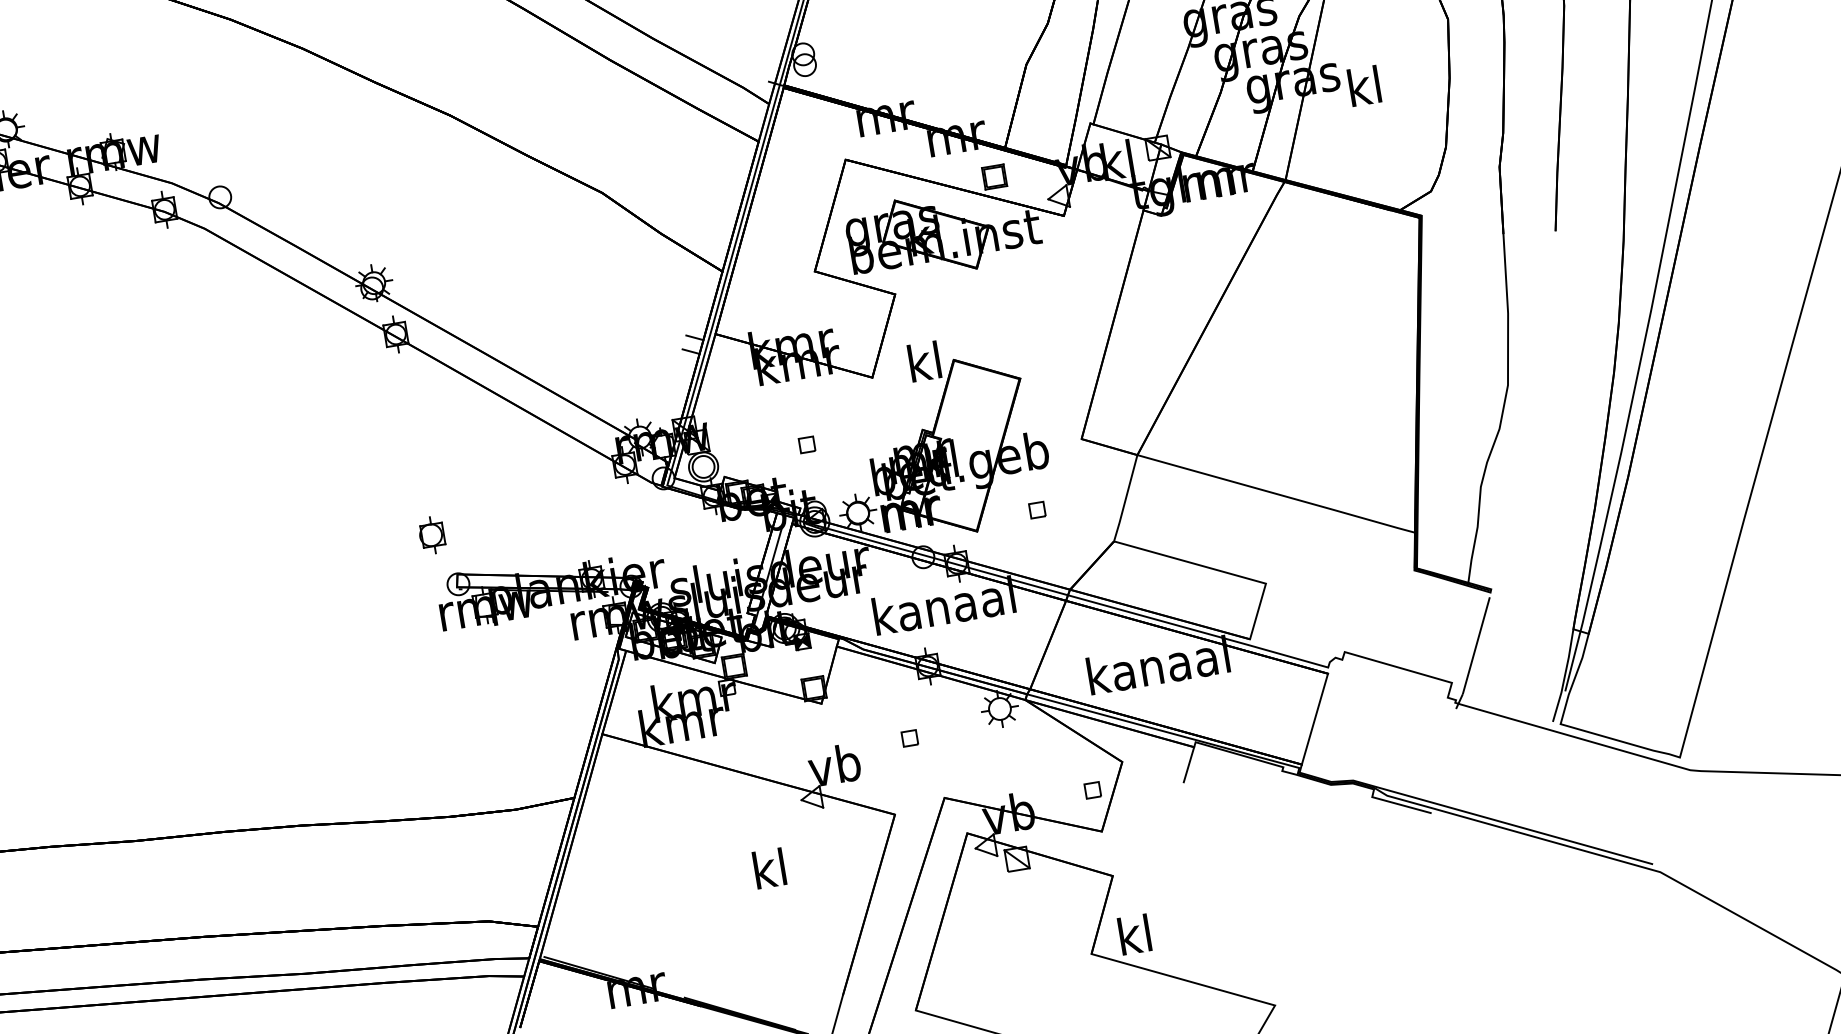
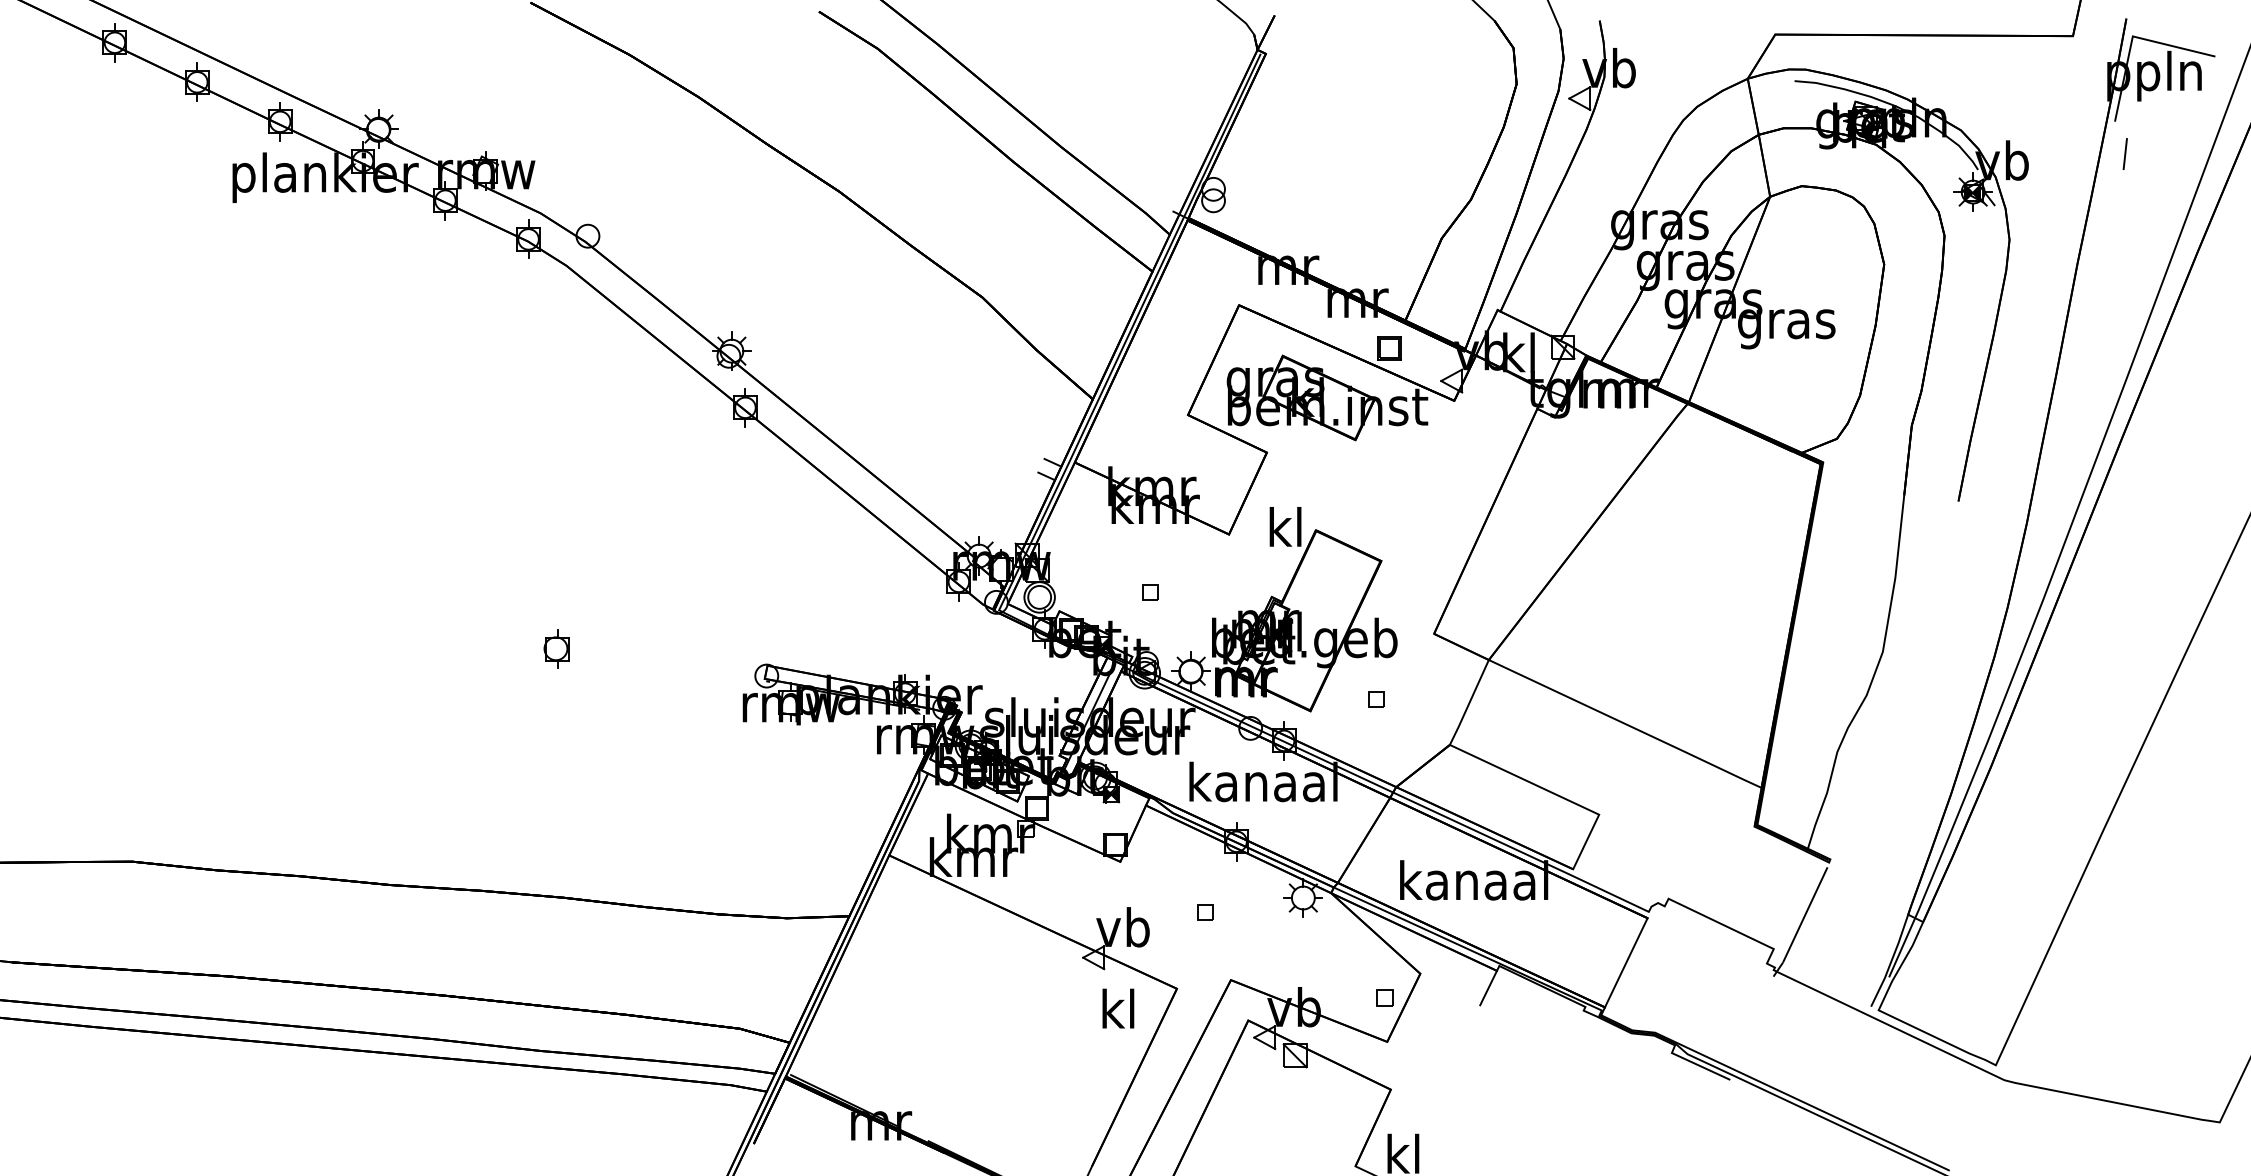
text: (1365, 90) -> (1786, 323), kl -> gras
part: (431, 534) -> (556, 648), moved
text: (769, 868) -> (1118, 1008), moved

